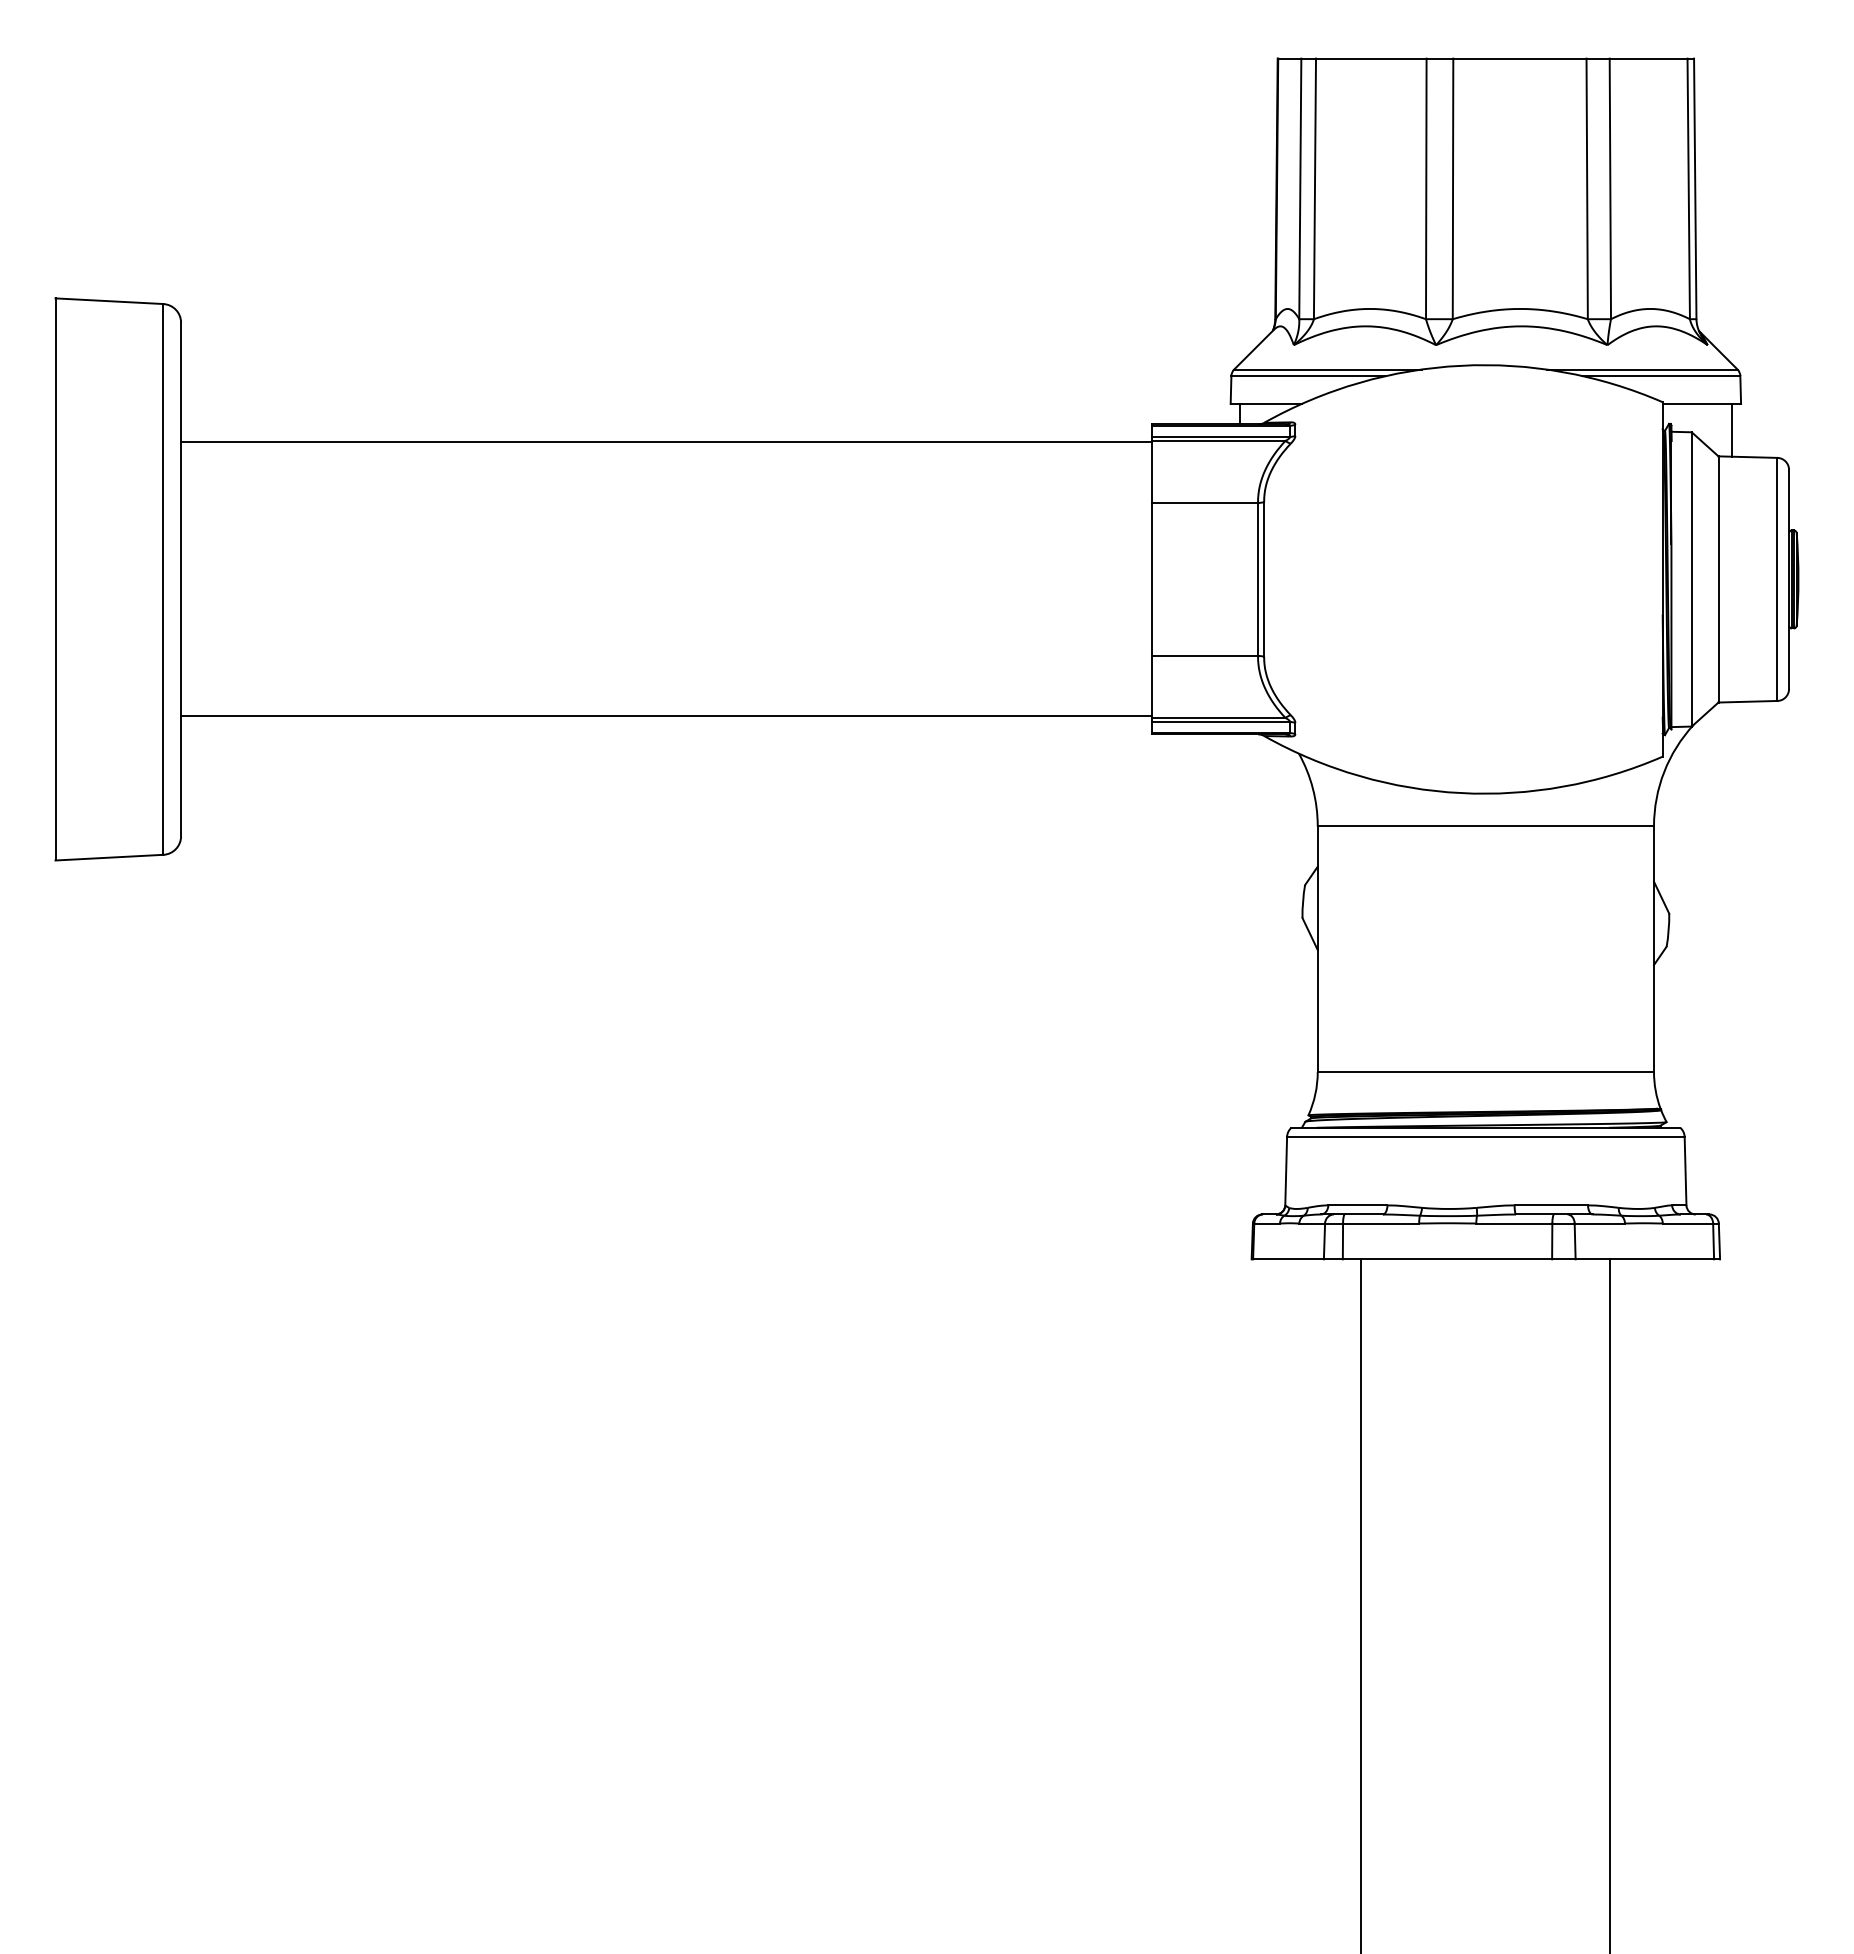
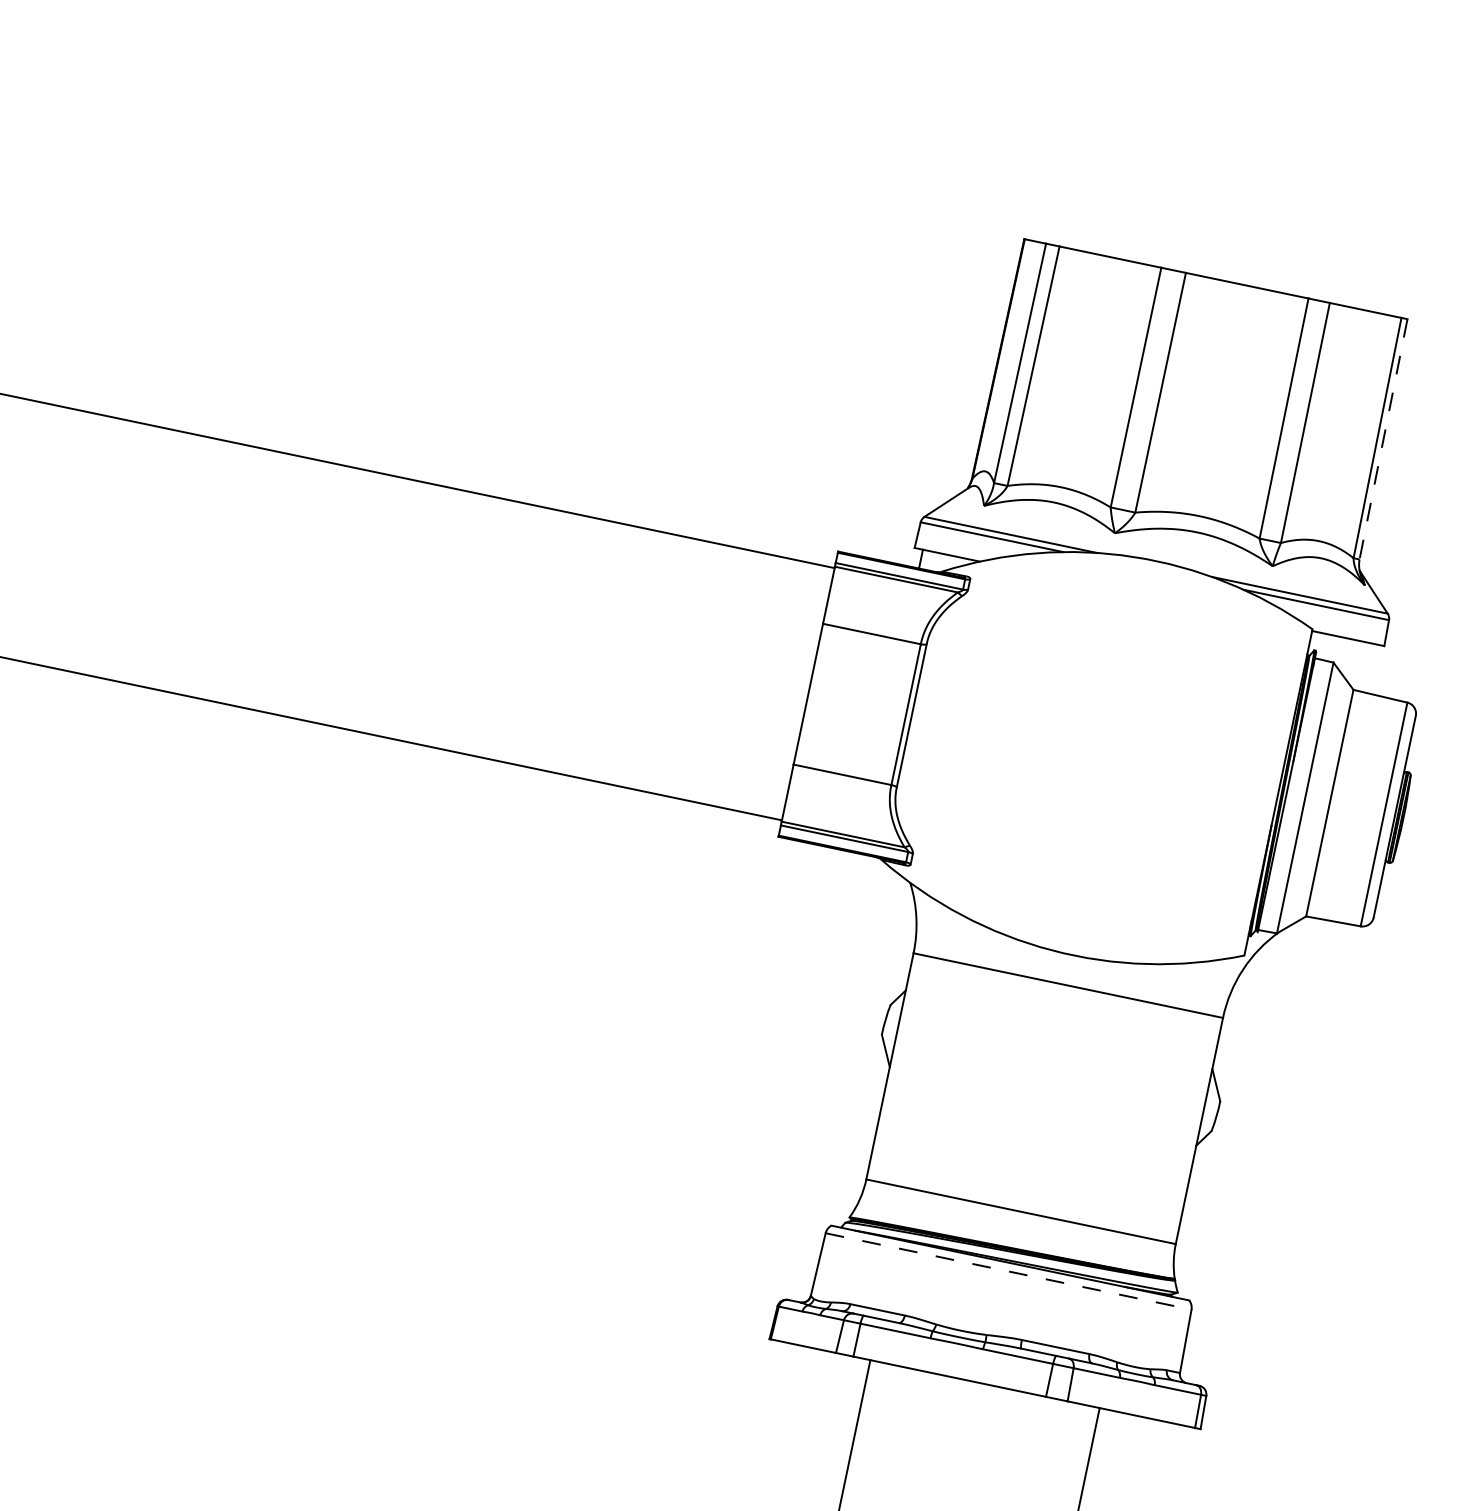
line: (1695, 189) -> (1383, 439), solid -> dashed
line: (1732, 430) -> (1371, 668), removed
line: (1485, 1136) -> (1008, 1270), solid -> dashed

